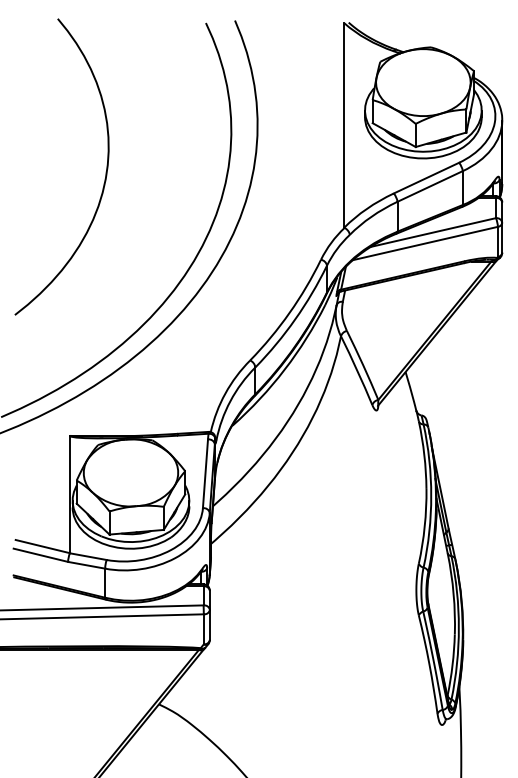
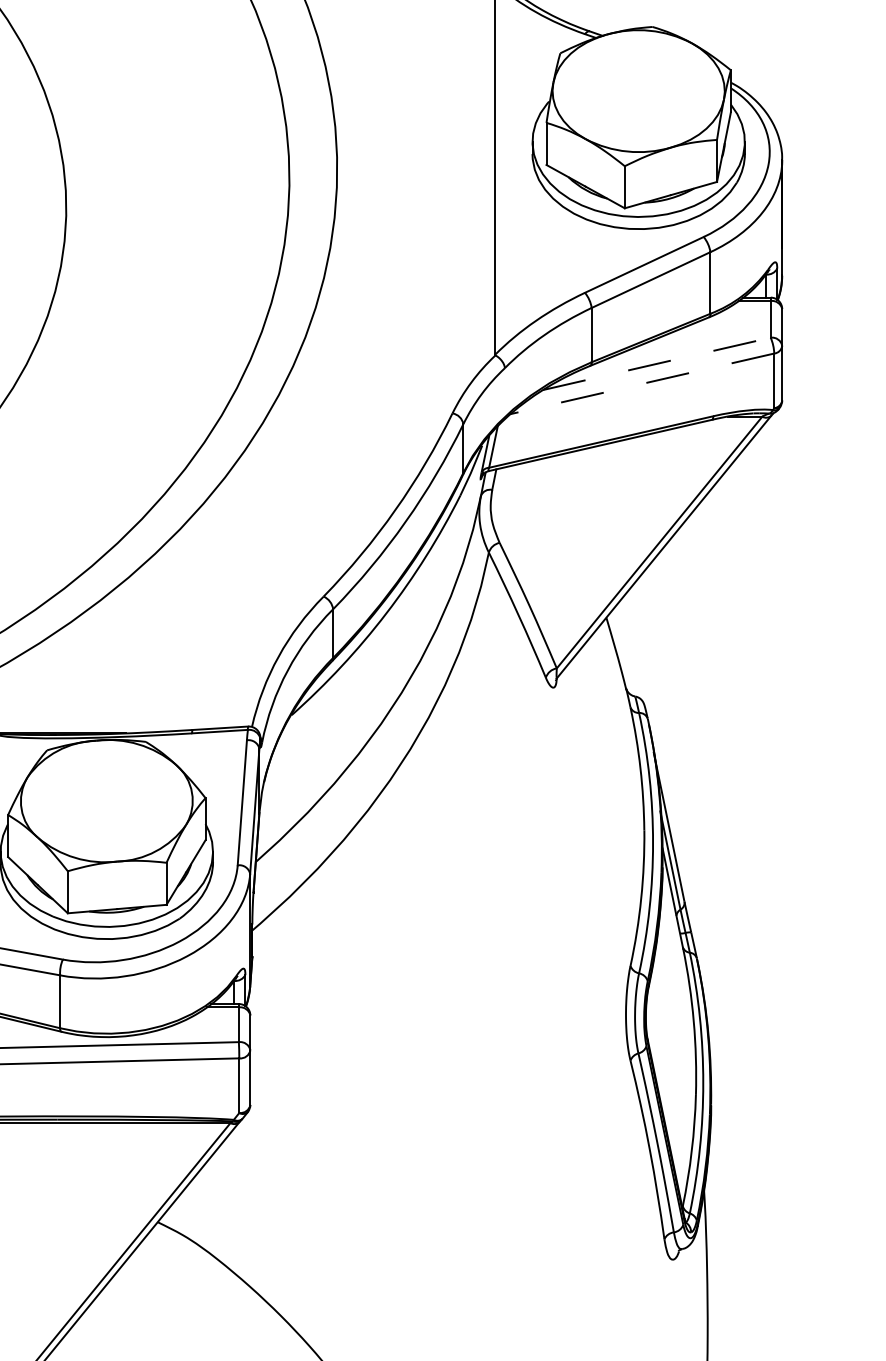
line: (433, 232) -> (657, 363), solid -> dashed
line: (424, 243) -> (640, 383), solid -> dashed

